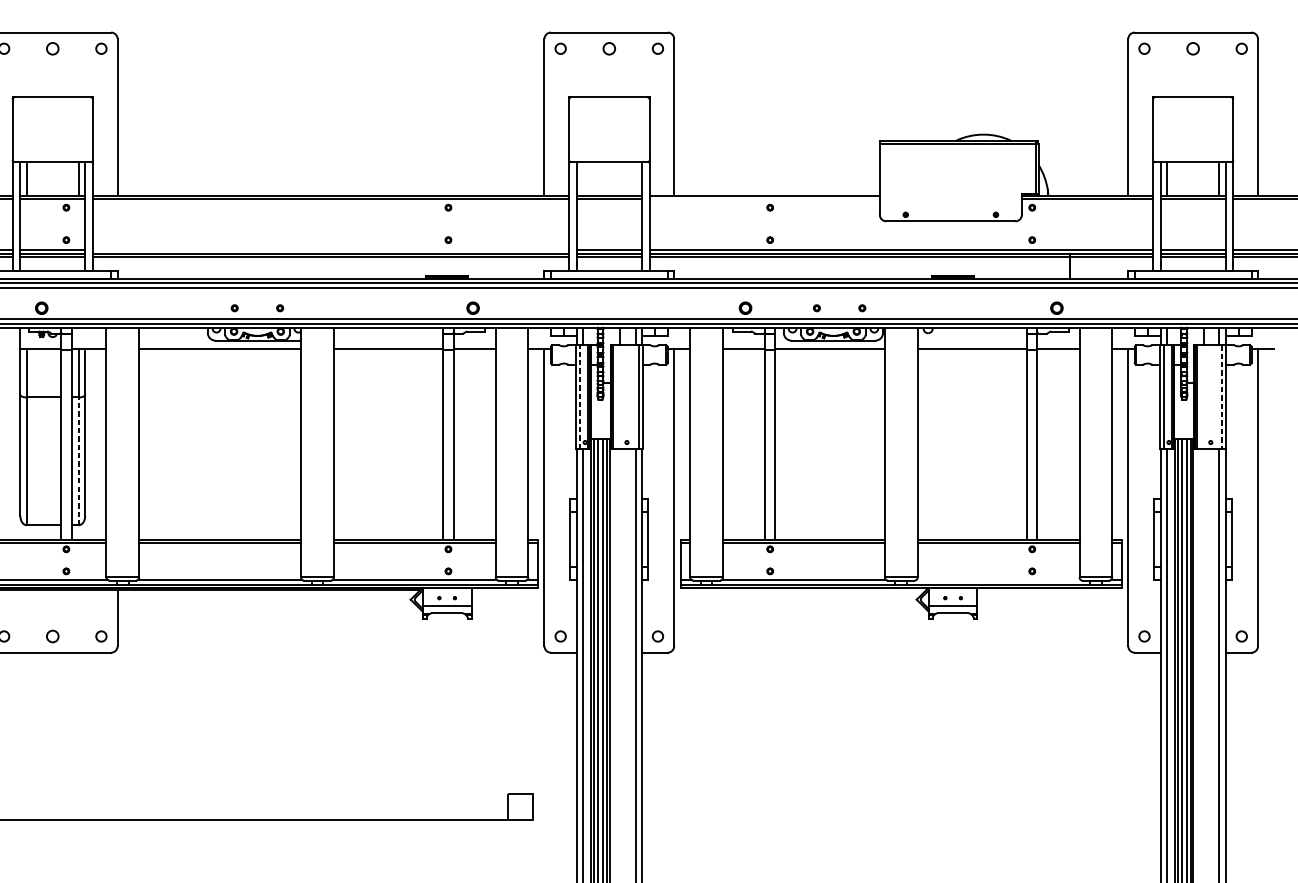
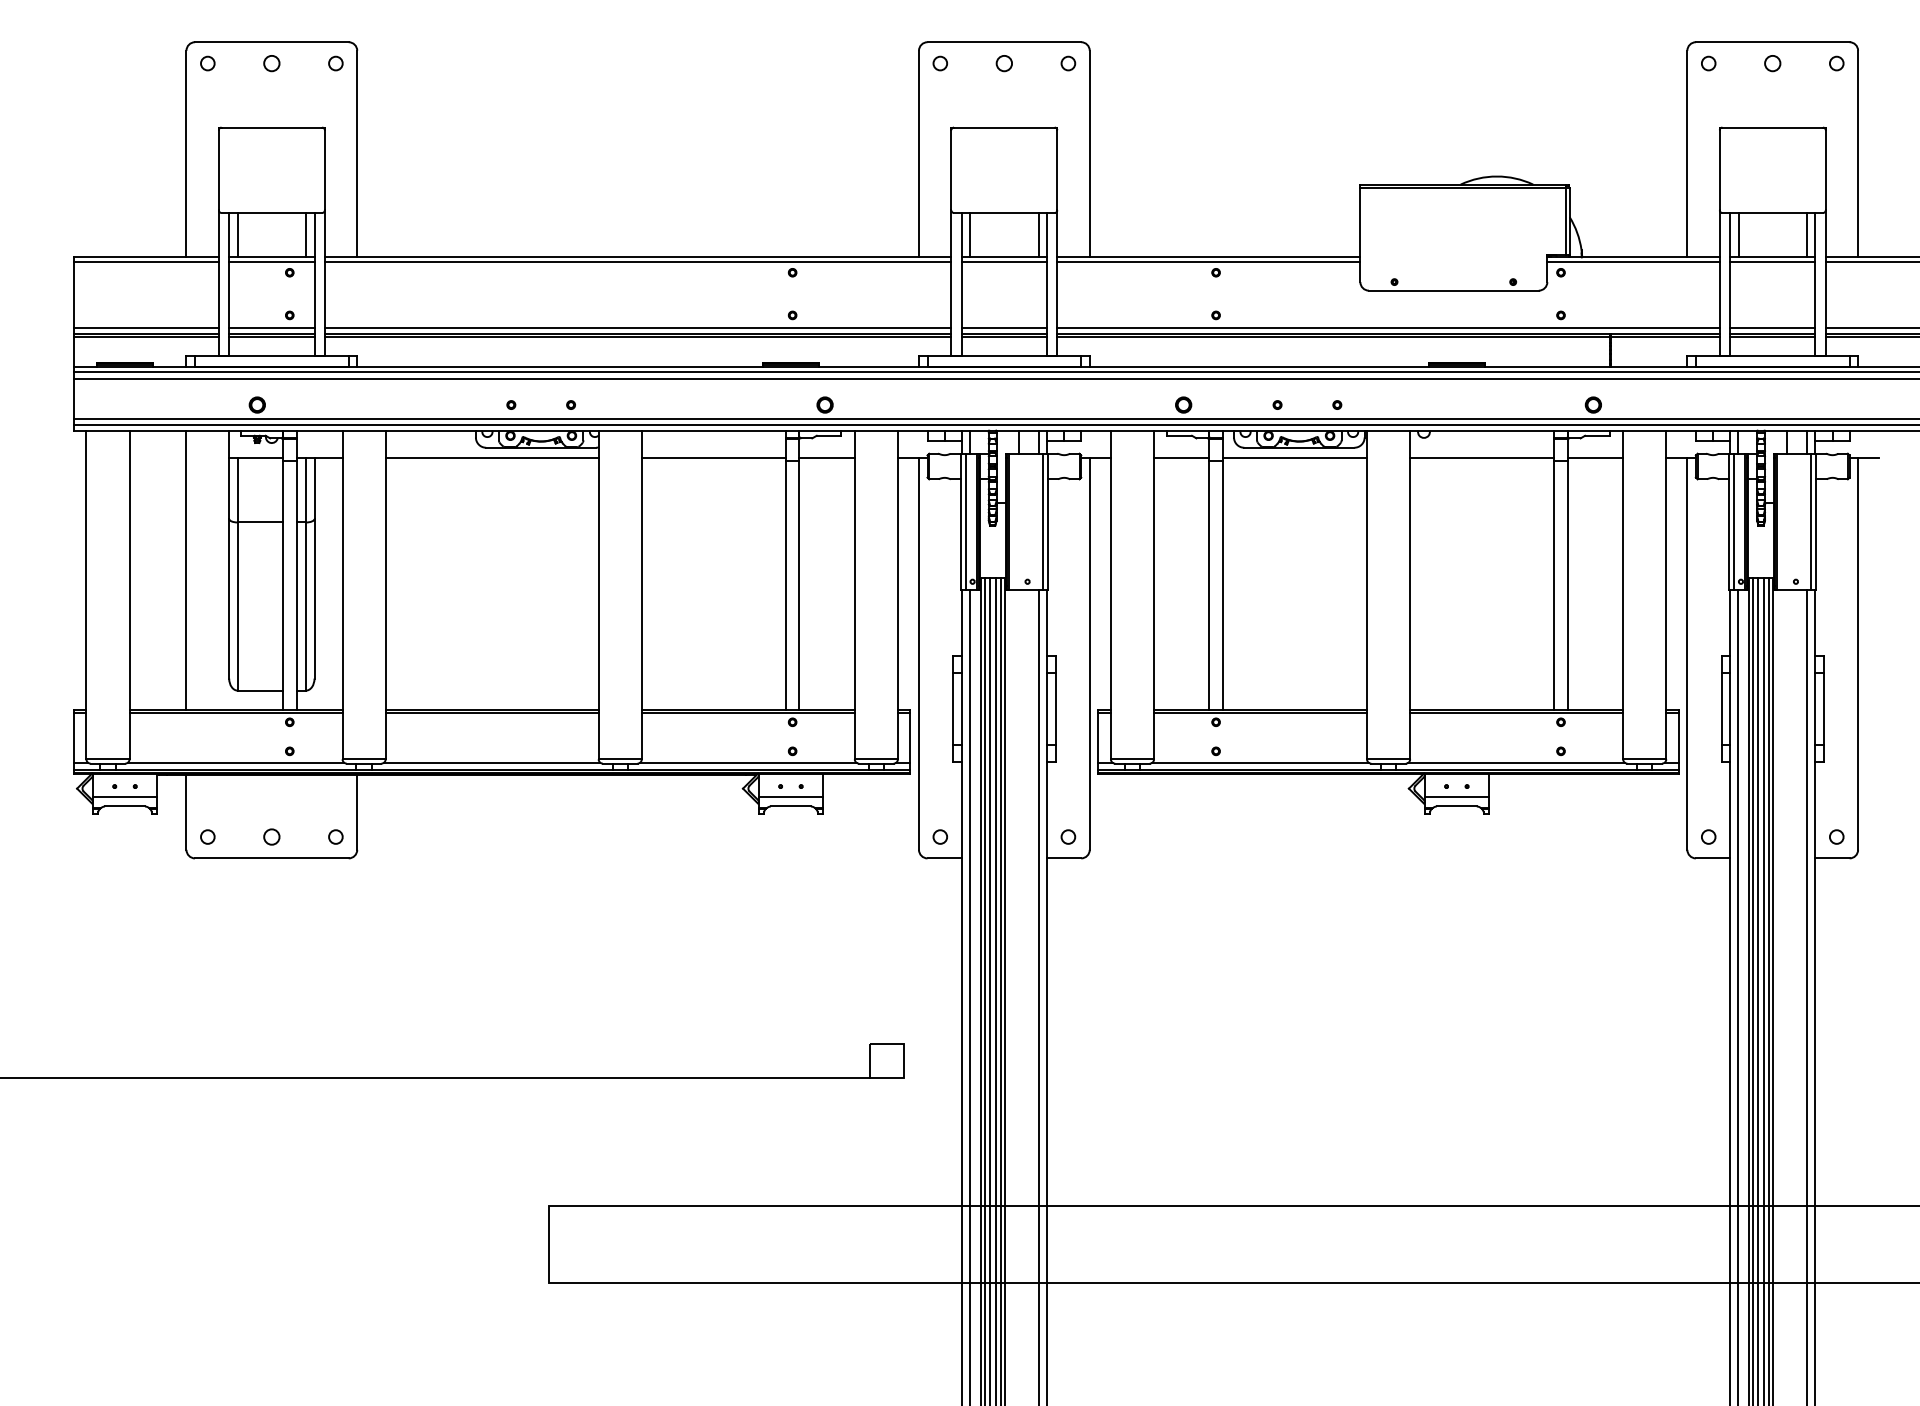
line: (583, 178) -> (970, 234), added
line: (635, 178) -> (1038, 234), added
line: (764, 199) -> (1208, 261), added
line: (330, 249) -> (637, 327), added
line: (579, 396) -> (965, 521), dashed -> solid
line: (1222, 397) -> (1811, 522), dashed -> solid
line: (79, 461) -> (306, 606), dashed -> solid
line: (998, 579) -> (1516, 762), added

